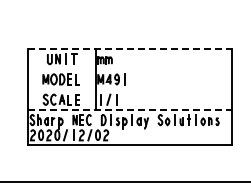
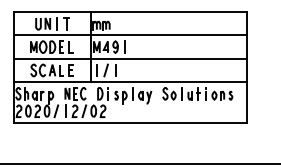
line: (129, 48) -> (129, 11), dashed -> solid
line: (129, 69) -> (129, 35), added
line: (129, 89) -> (129, 58), added
line: (129, 109) -> (129, 81), dashed -> solid

